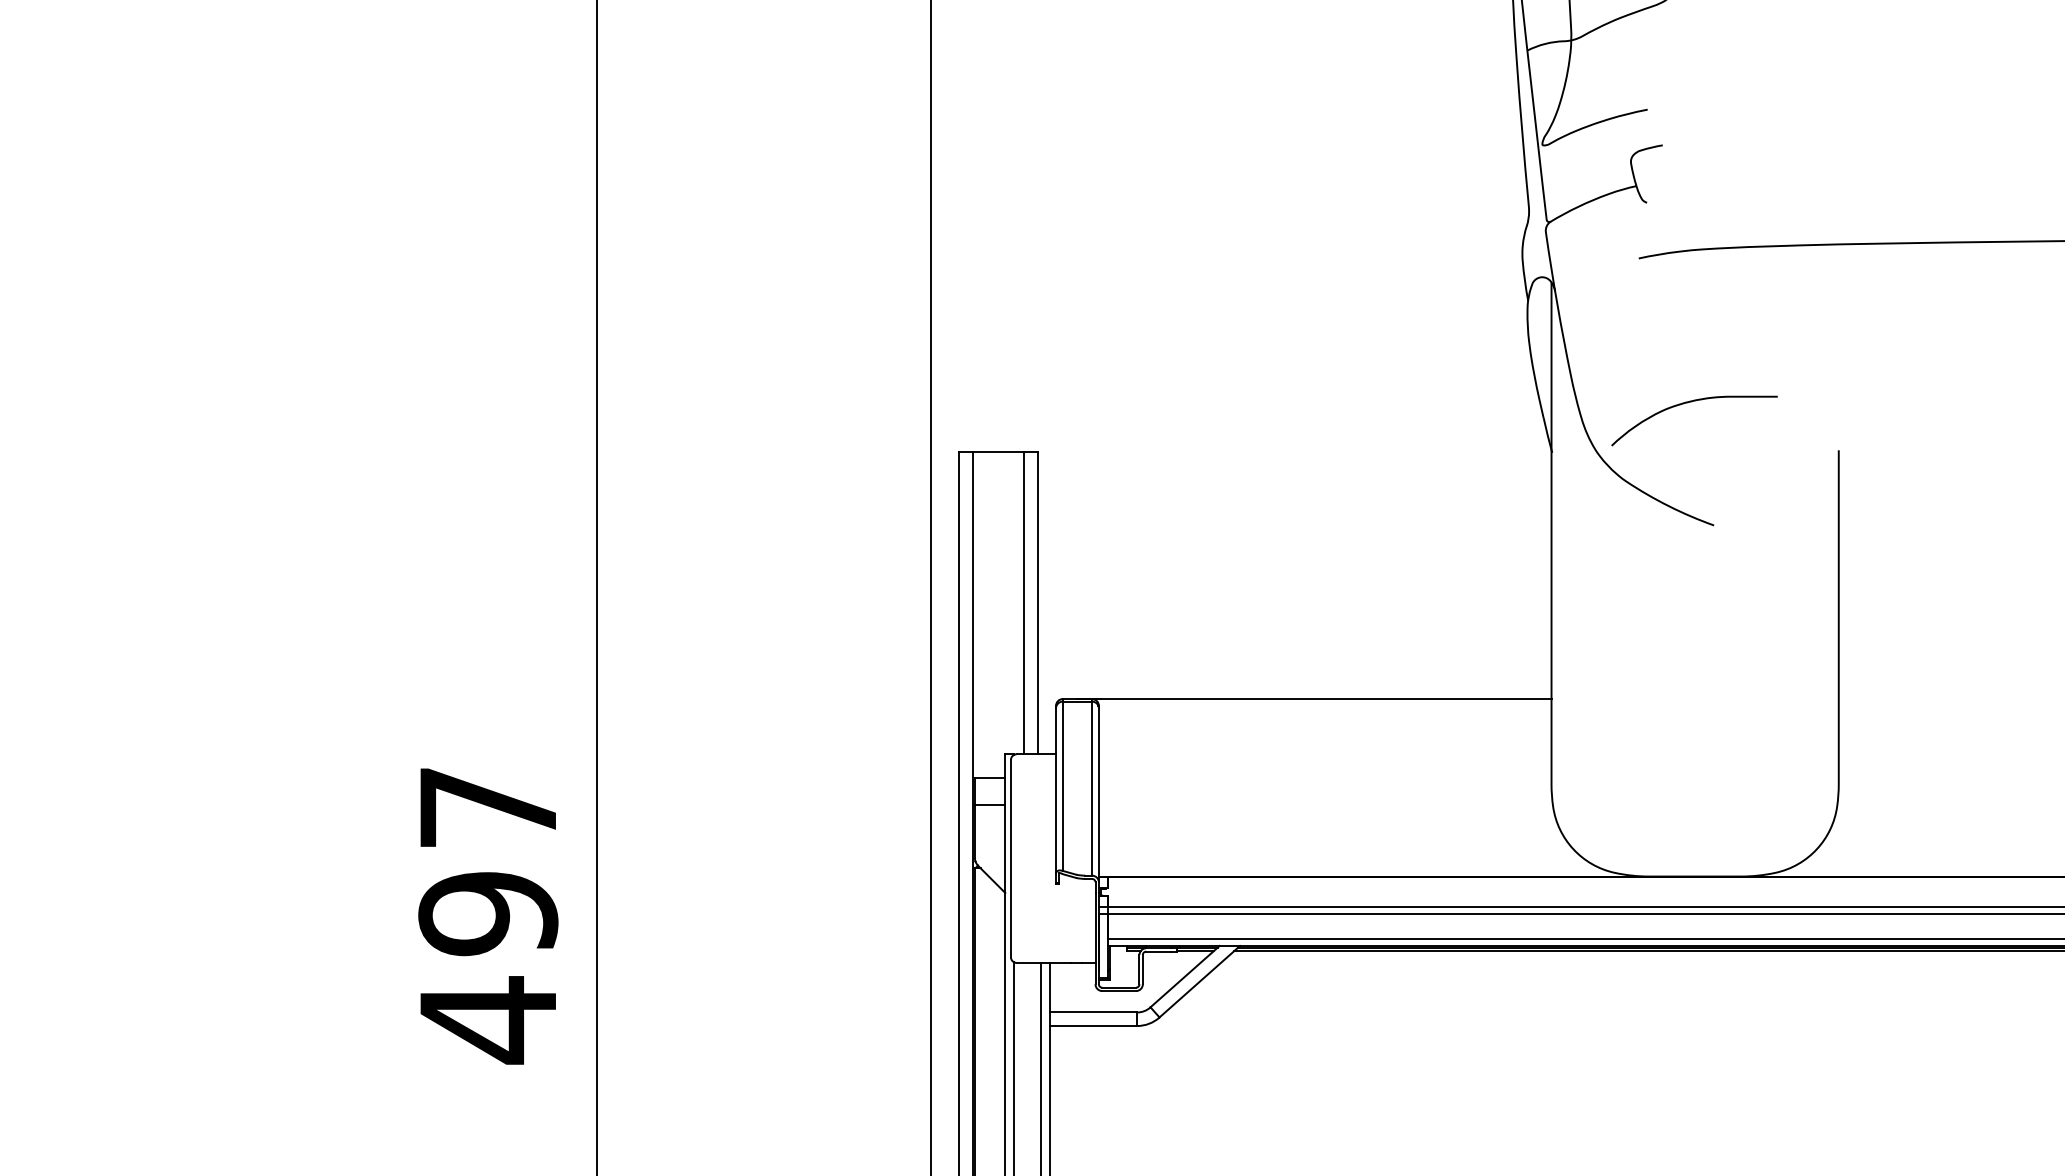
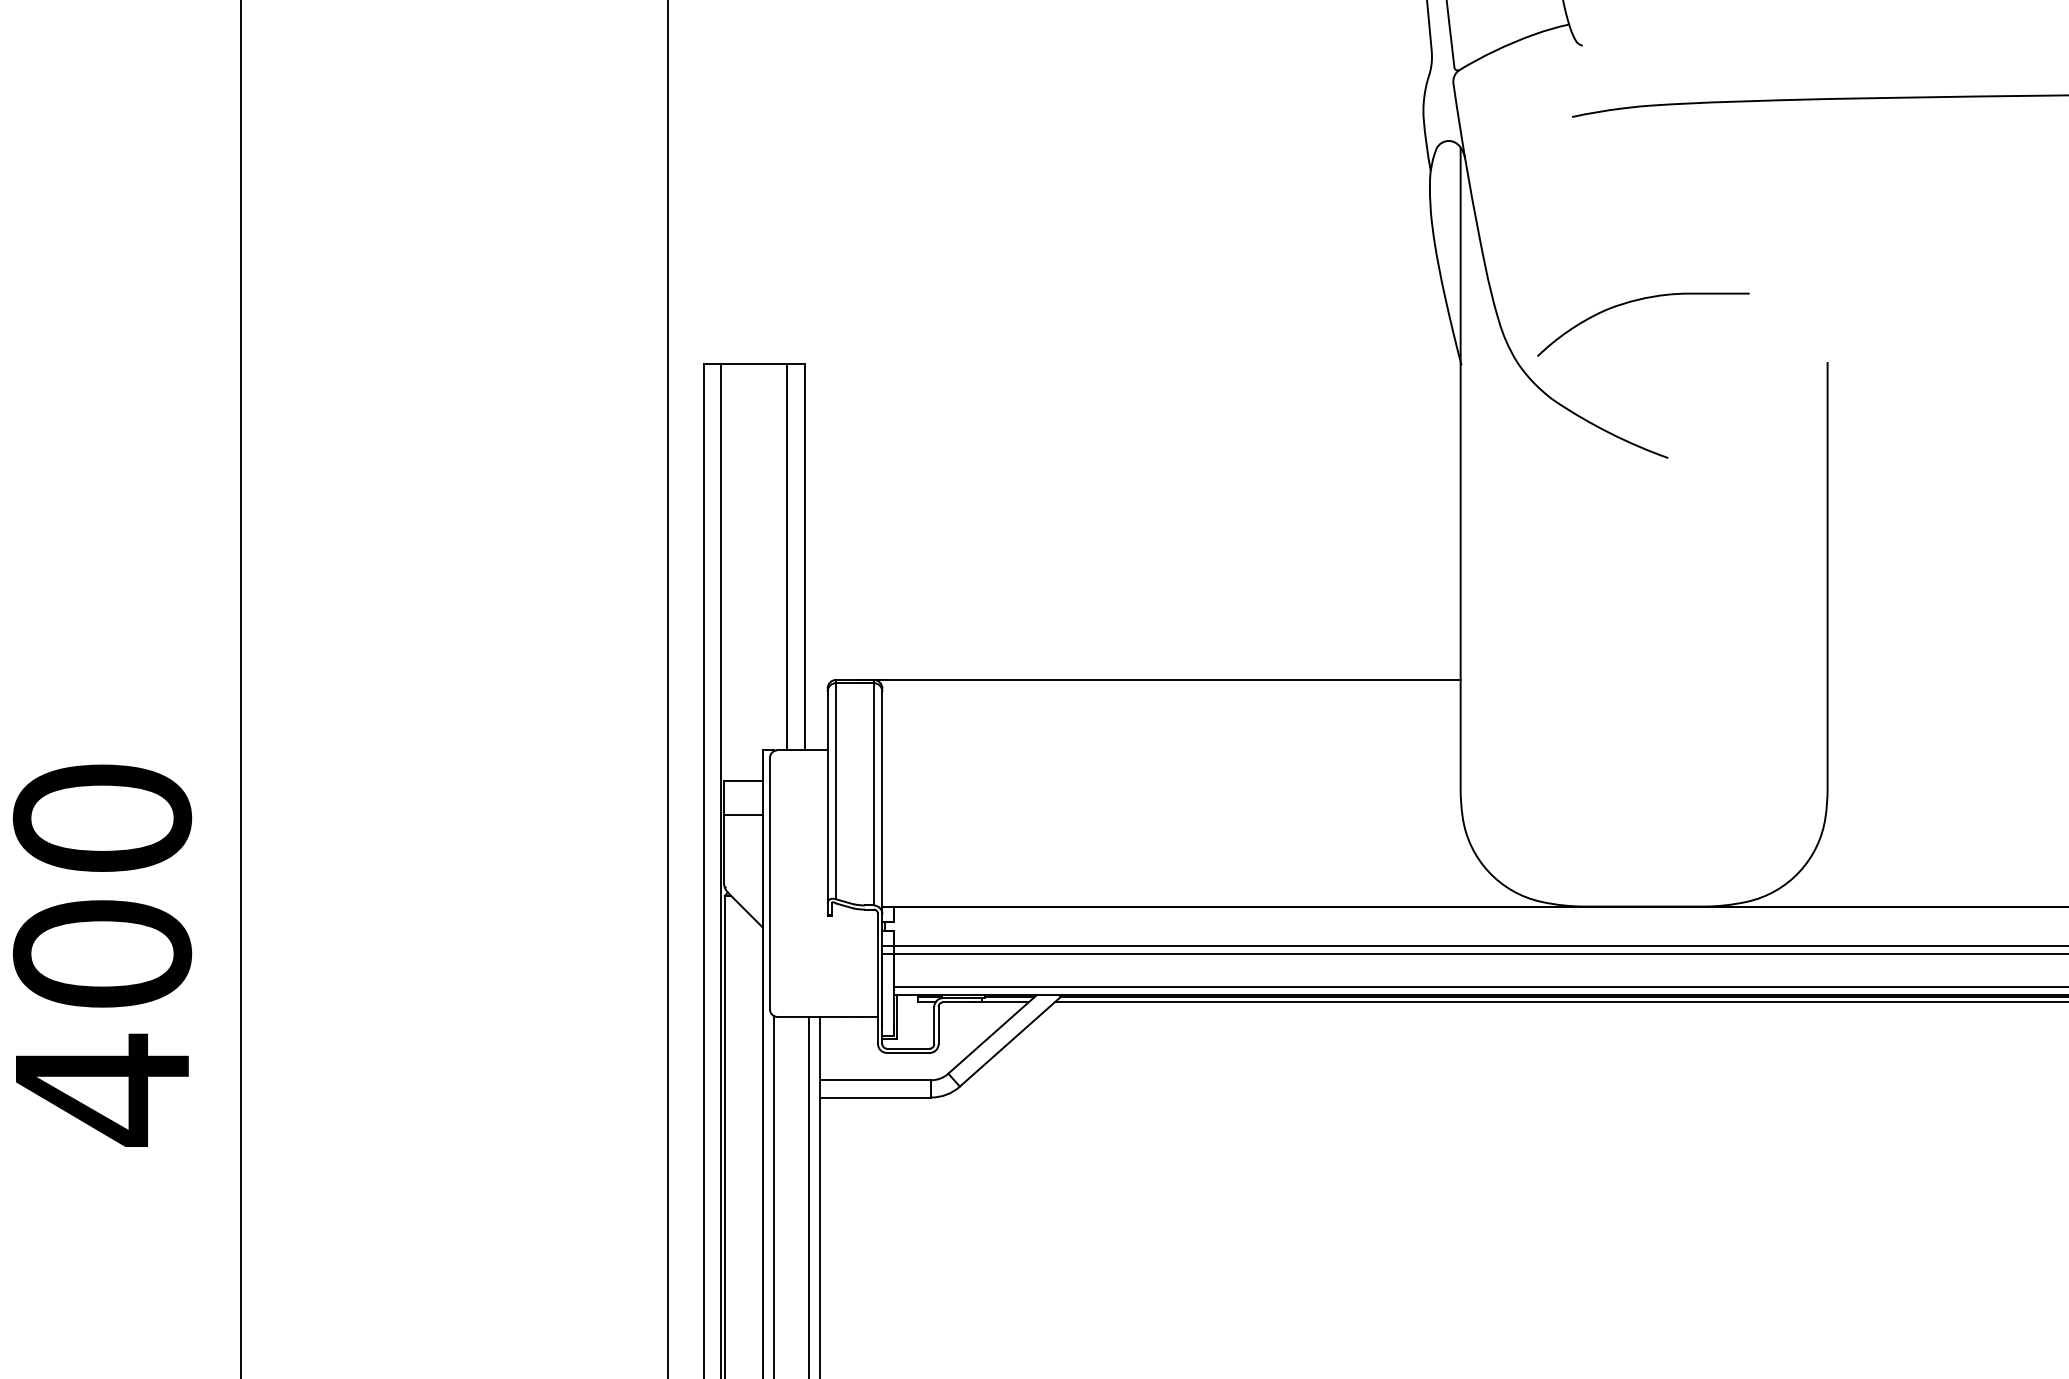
text: (488, 860) -> (102, 886), 497 -> 400

